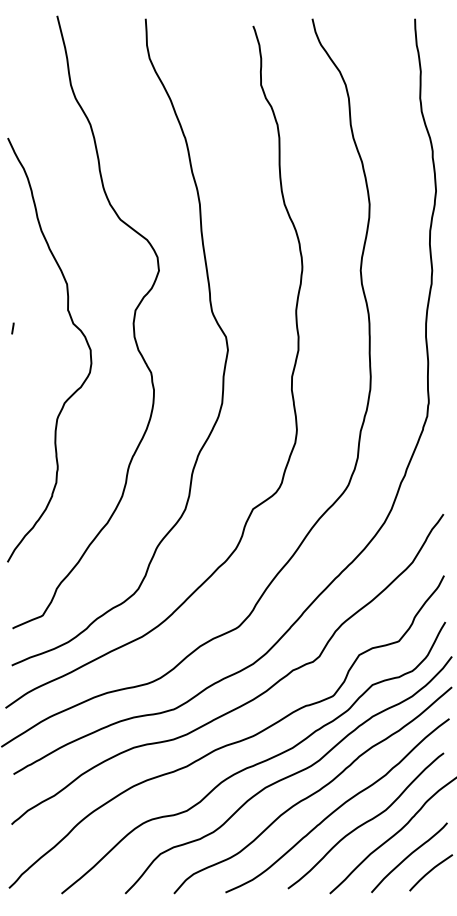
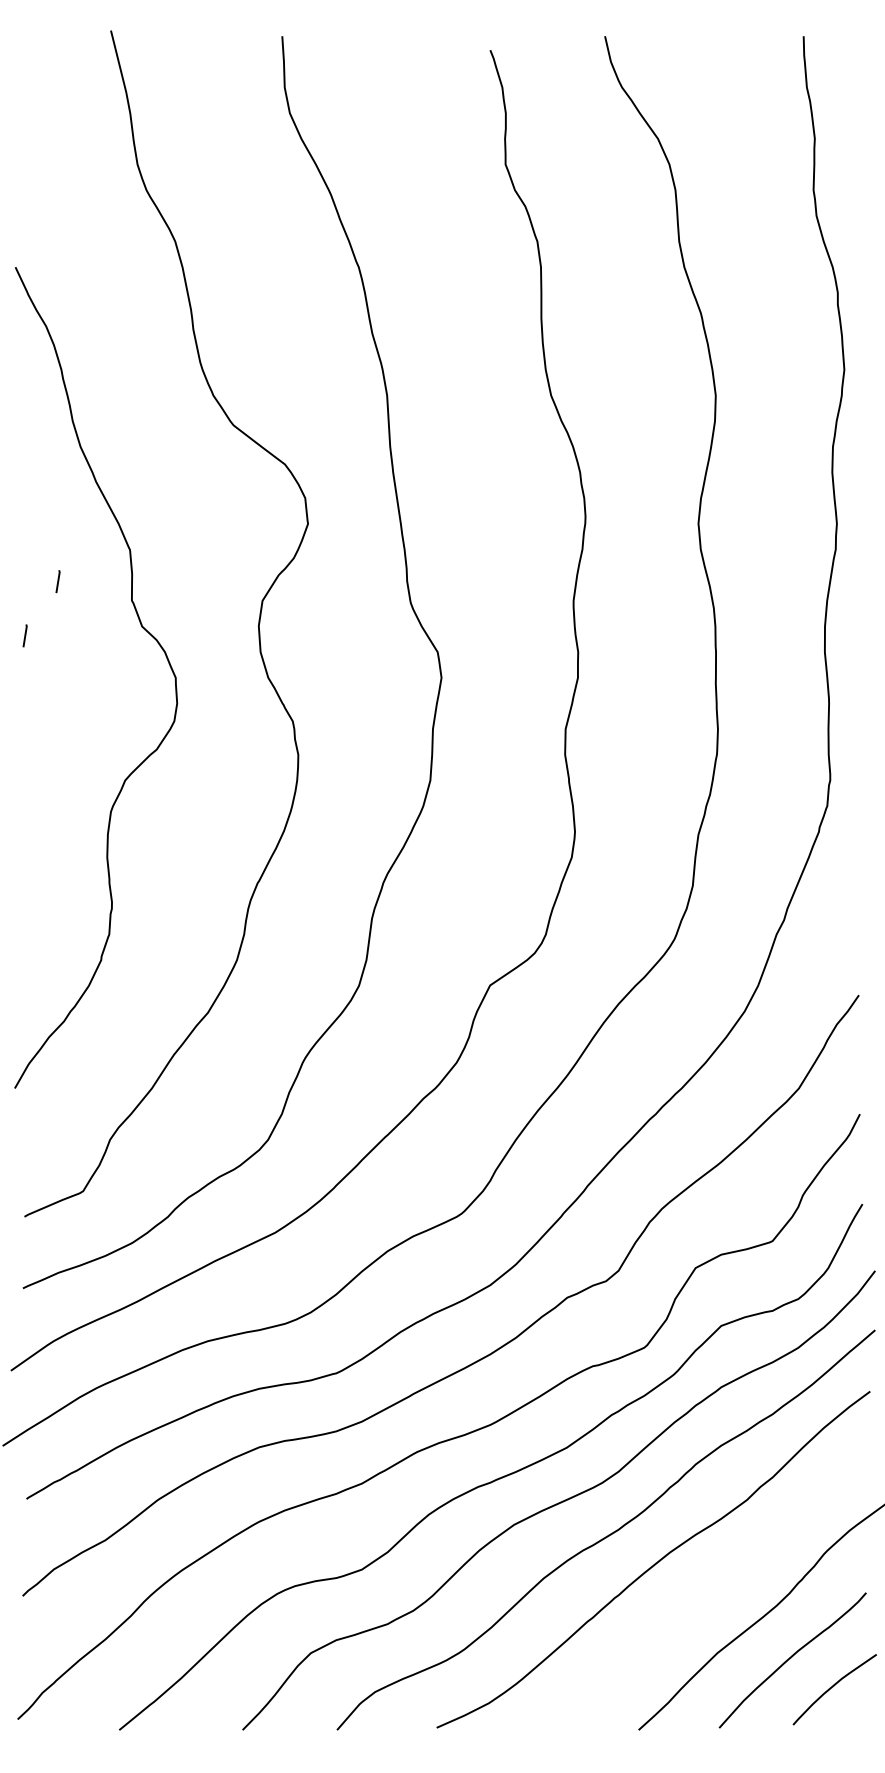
line: (29, 300) -> (57, 581), added
curve: (365, 821) -> (707, 1590), removed

